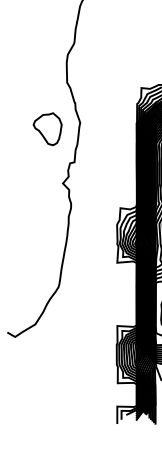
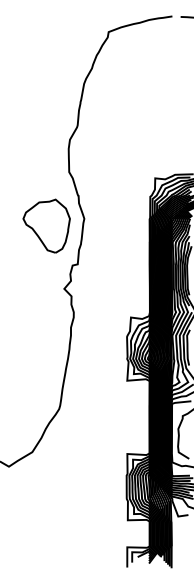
part: (47, 128) -> (46, 225), size x1.43

